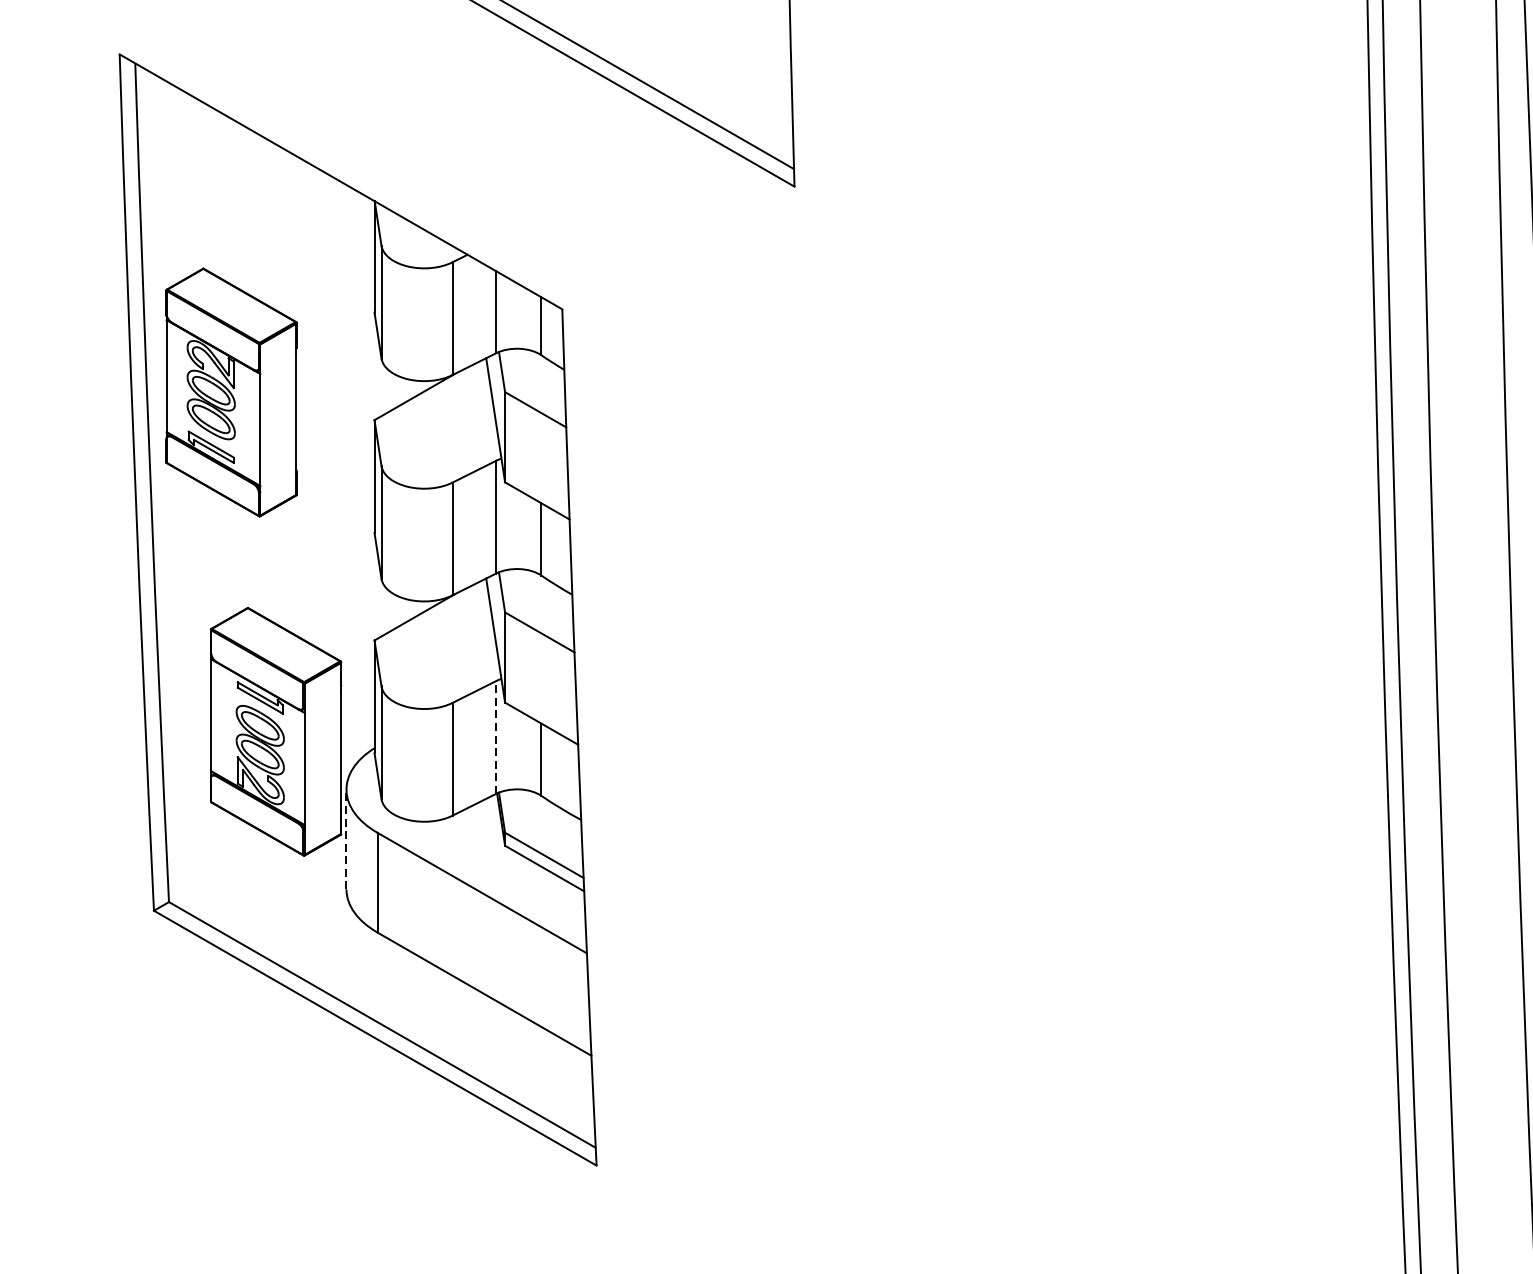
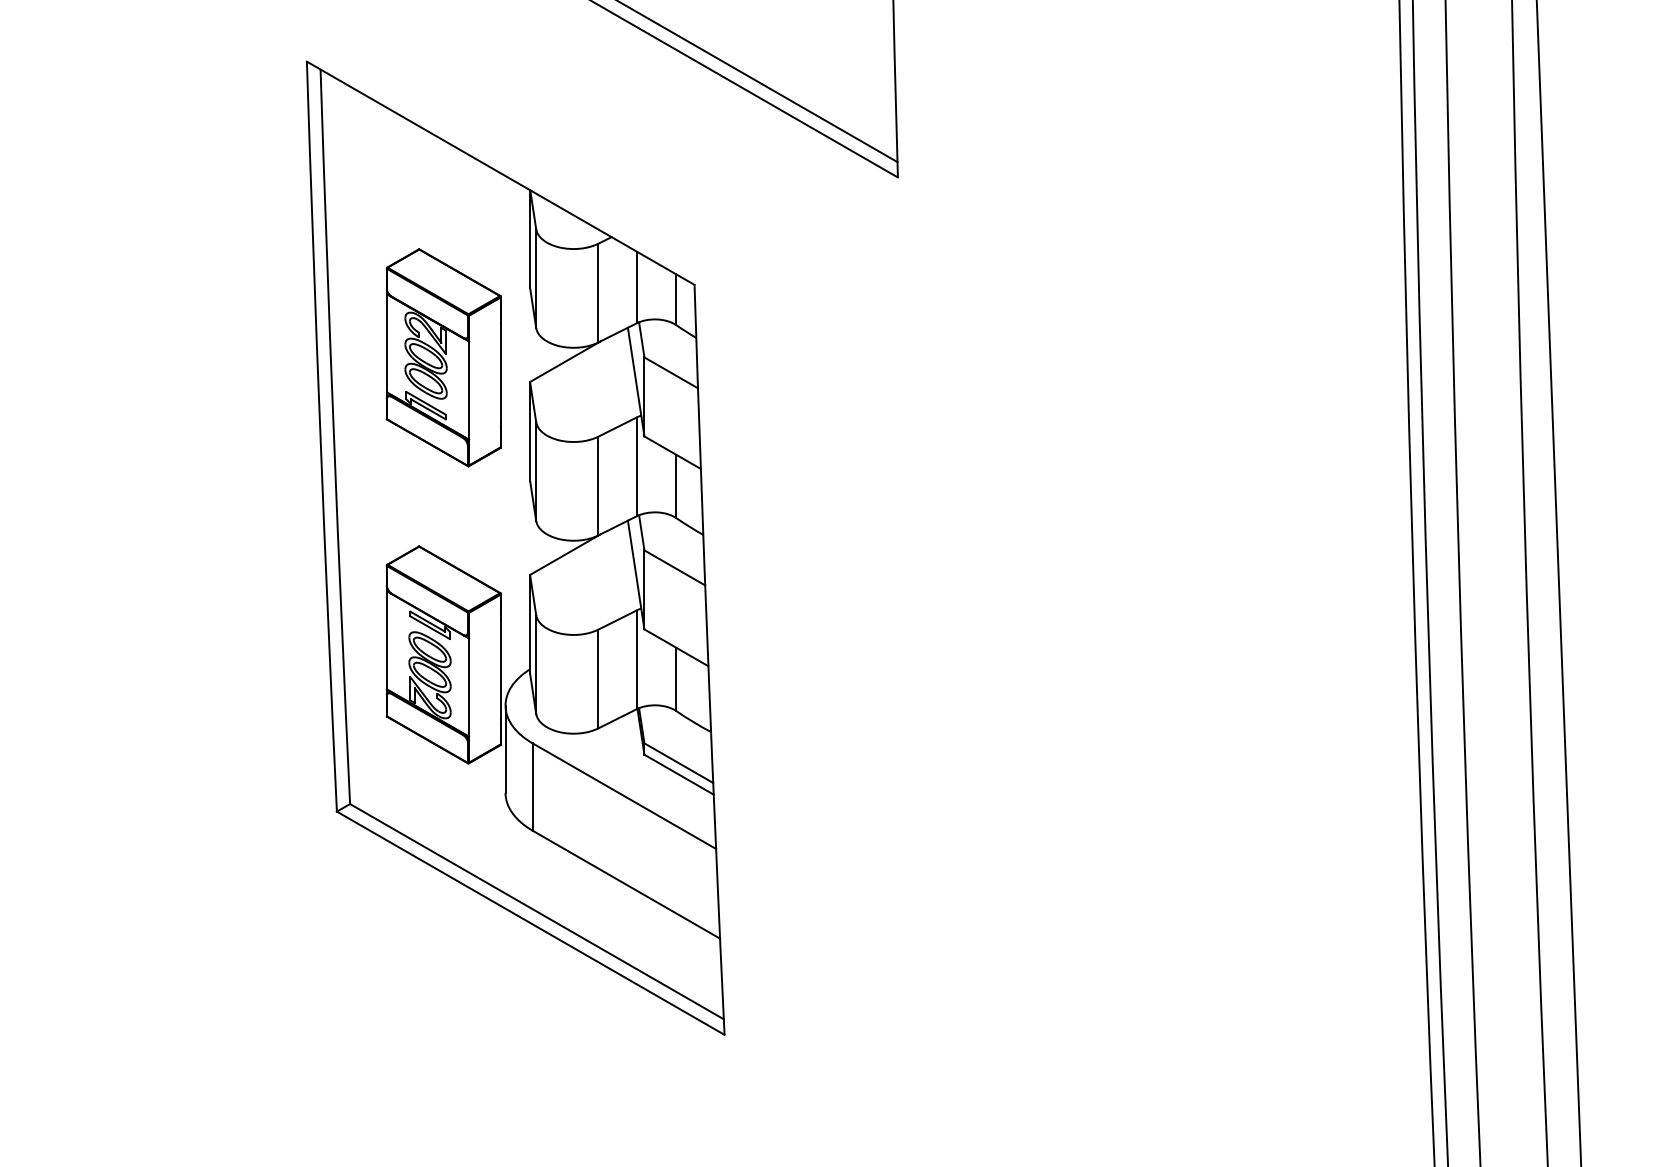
part: (231, 392) -> (443, 357), moved
line: (496, 737) -> (636, 659), dashed -> solid
line: (346, 839) -> (505, 749), dashed -> solid

